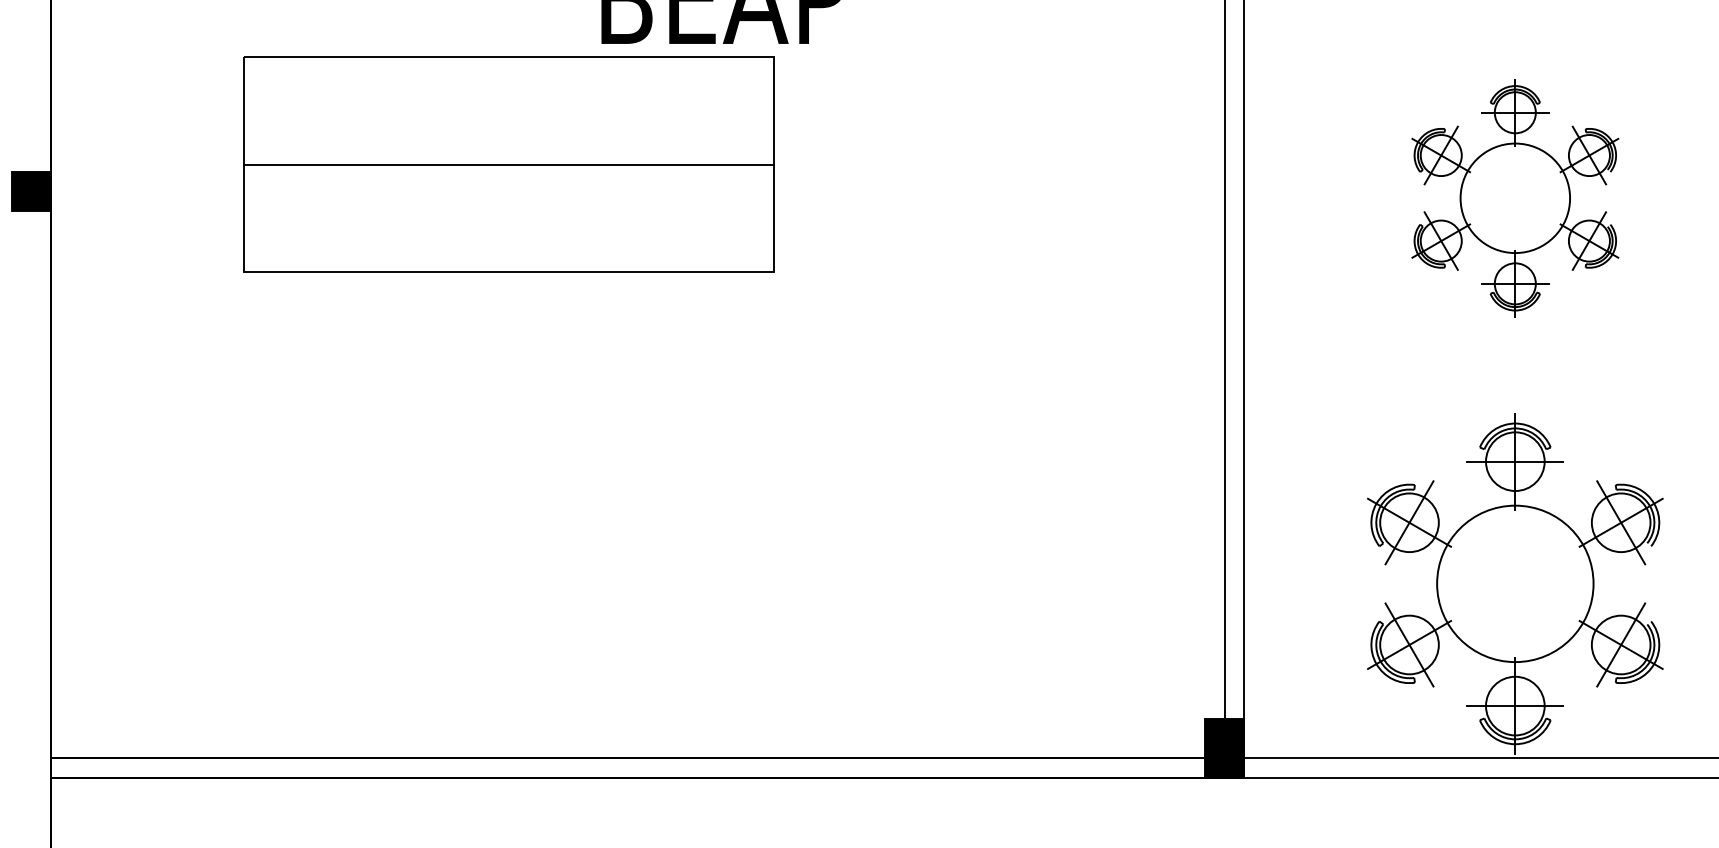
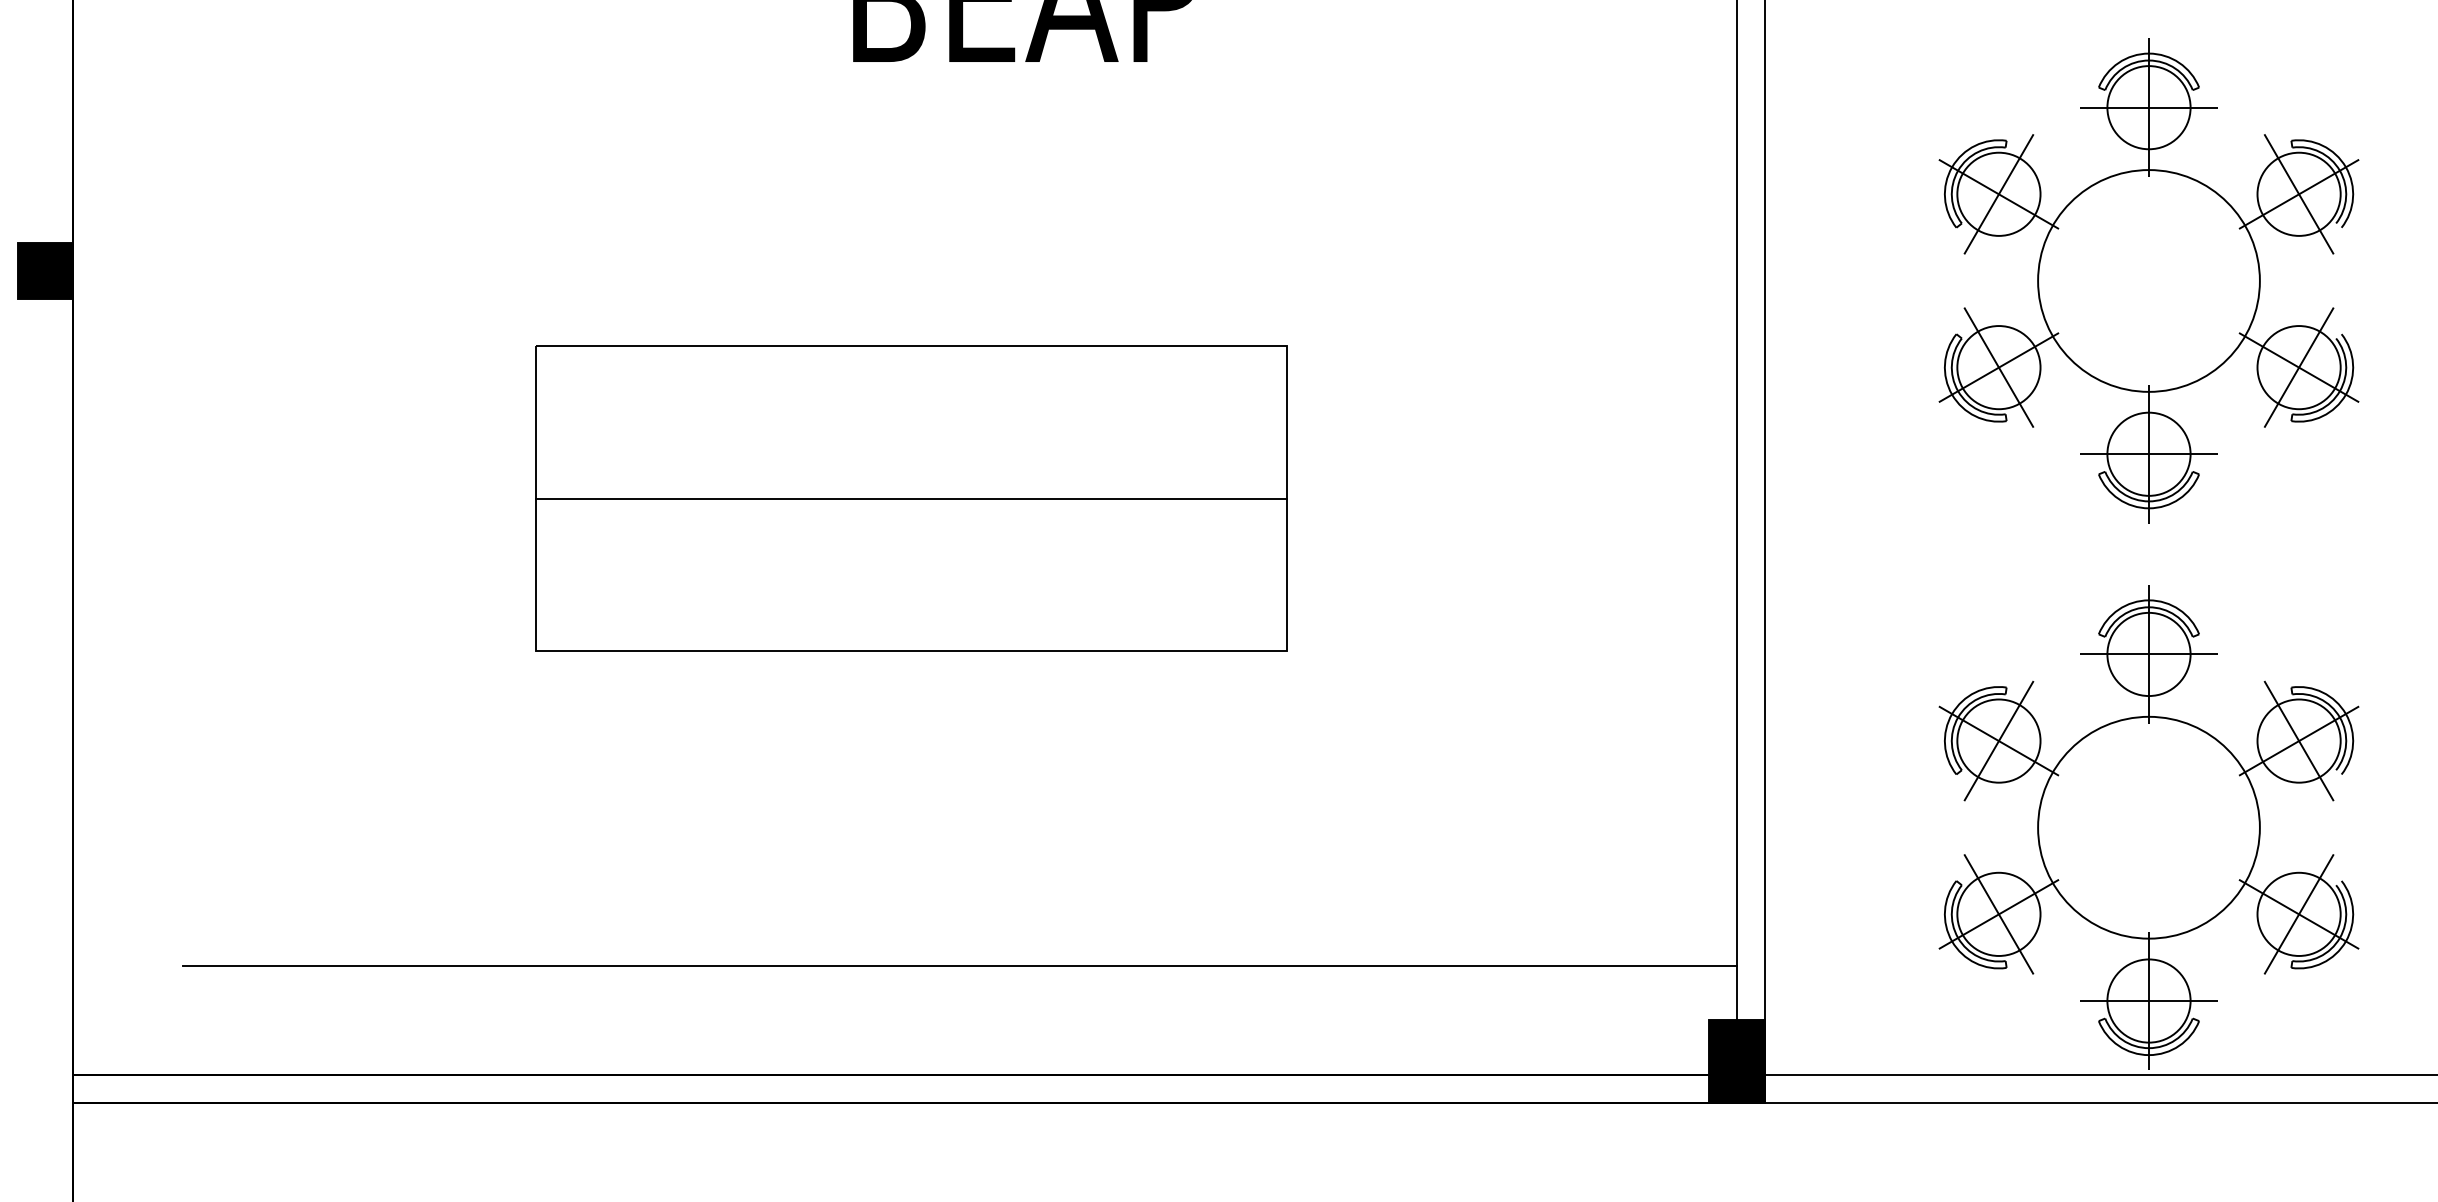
part: (509, 164) -> (911, 498), moved
part: (1514, 197) -> (2148, 280), size x1.43
line: (676, 681) -> (959, 966), added

